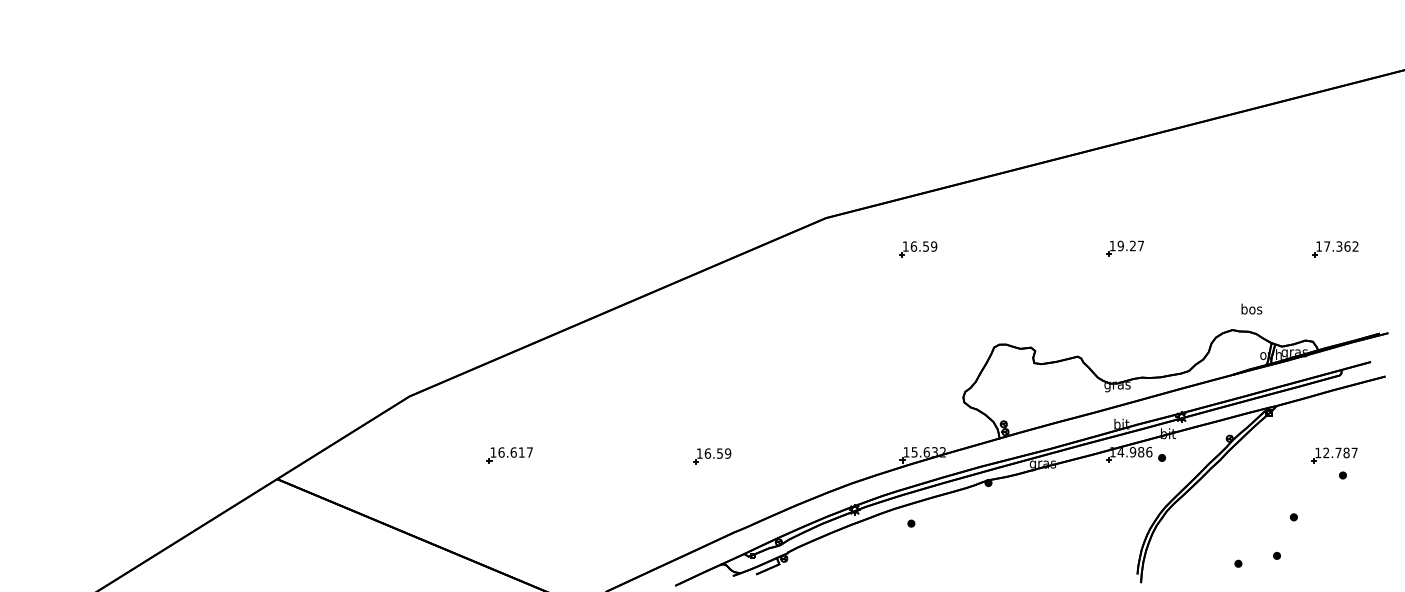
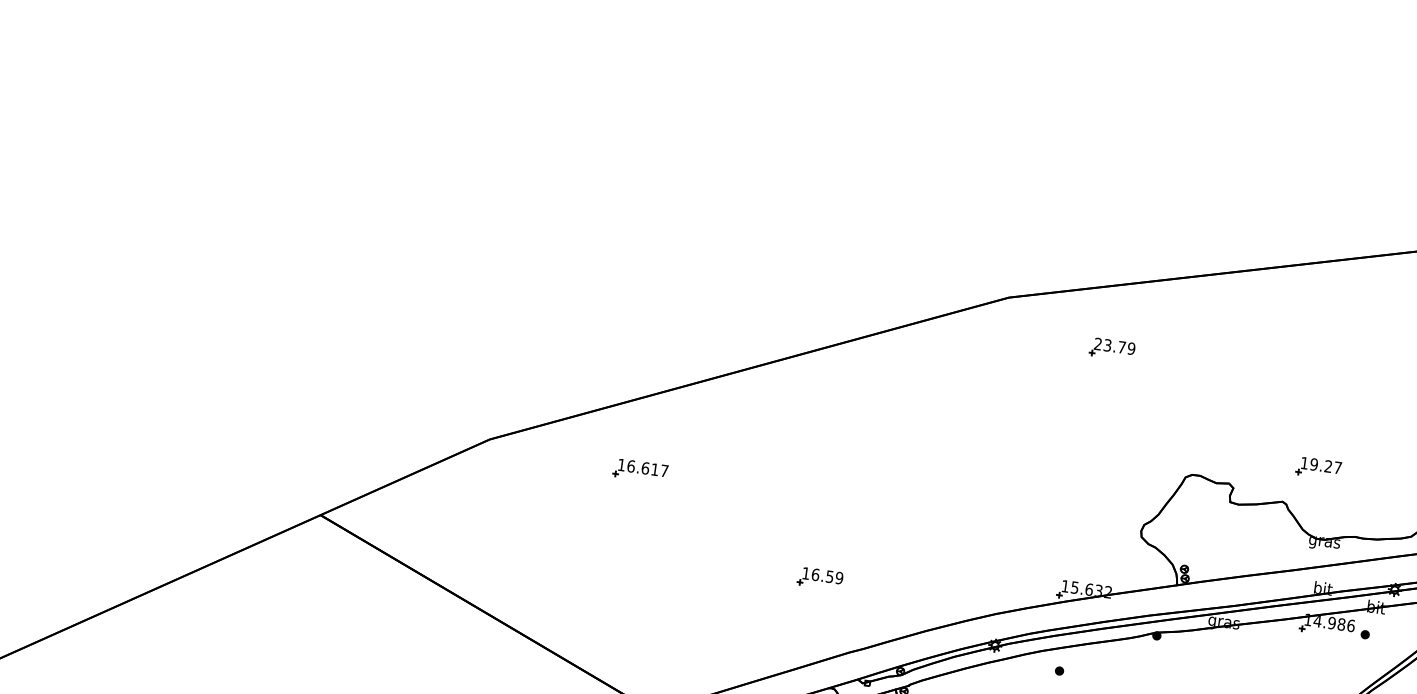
text: (915, 246) -> (1109, 345), 16.59 -> 23.79
part: (1124, 248) -> (1318, 468), moved
part: (509, 455) -> (640, 471), moved
part: (712, 456) -> (820, 578), moved

